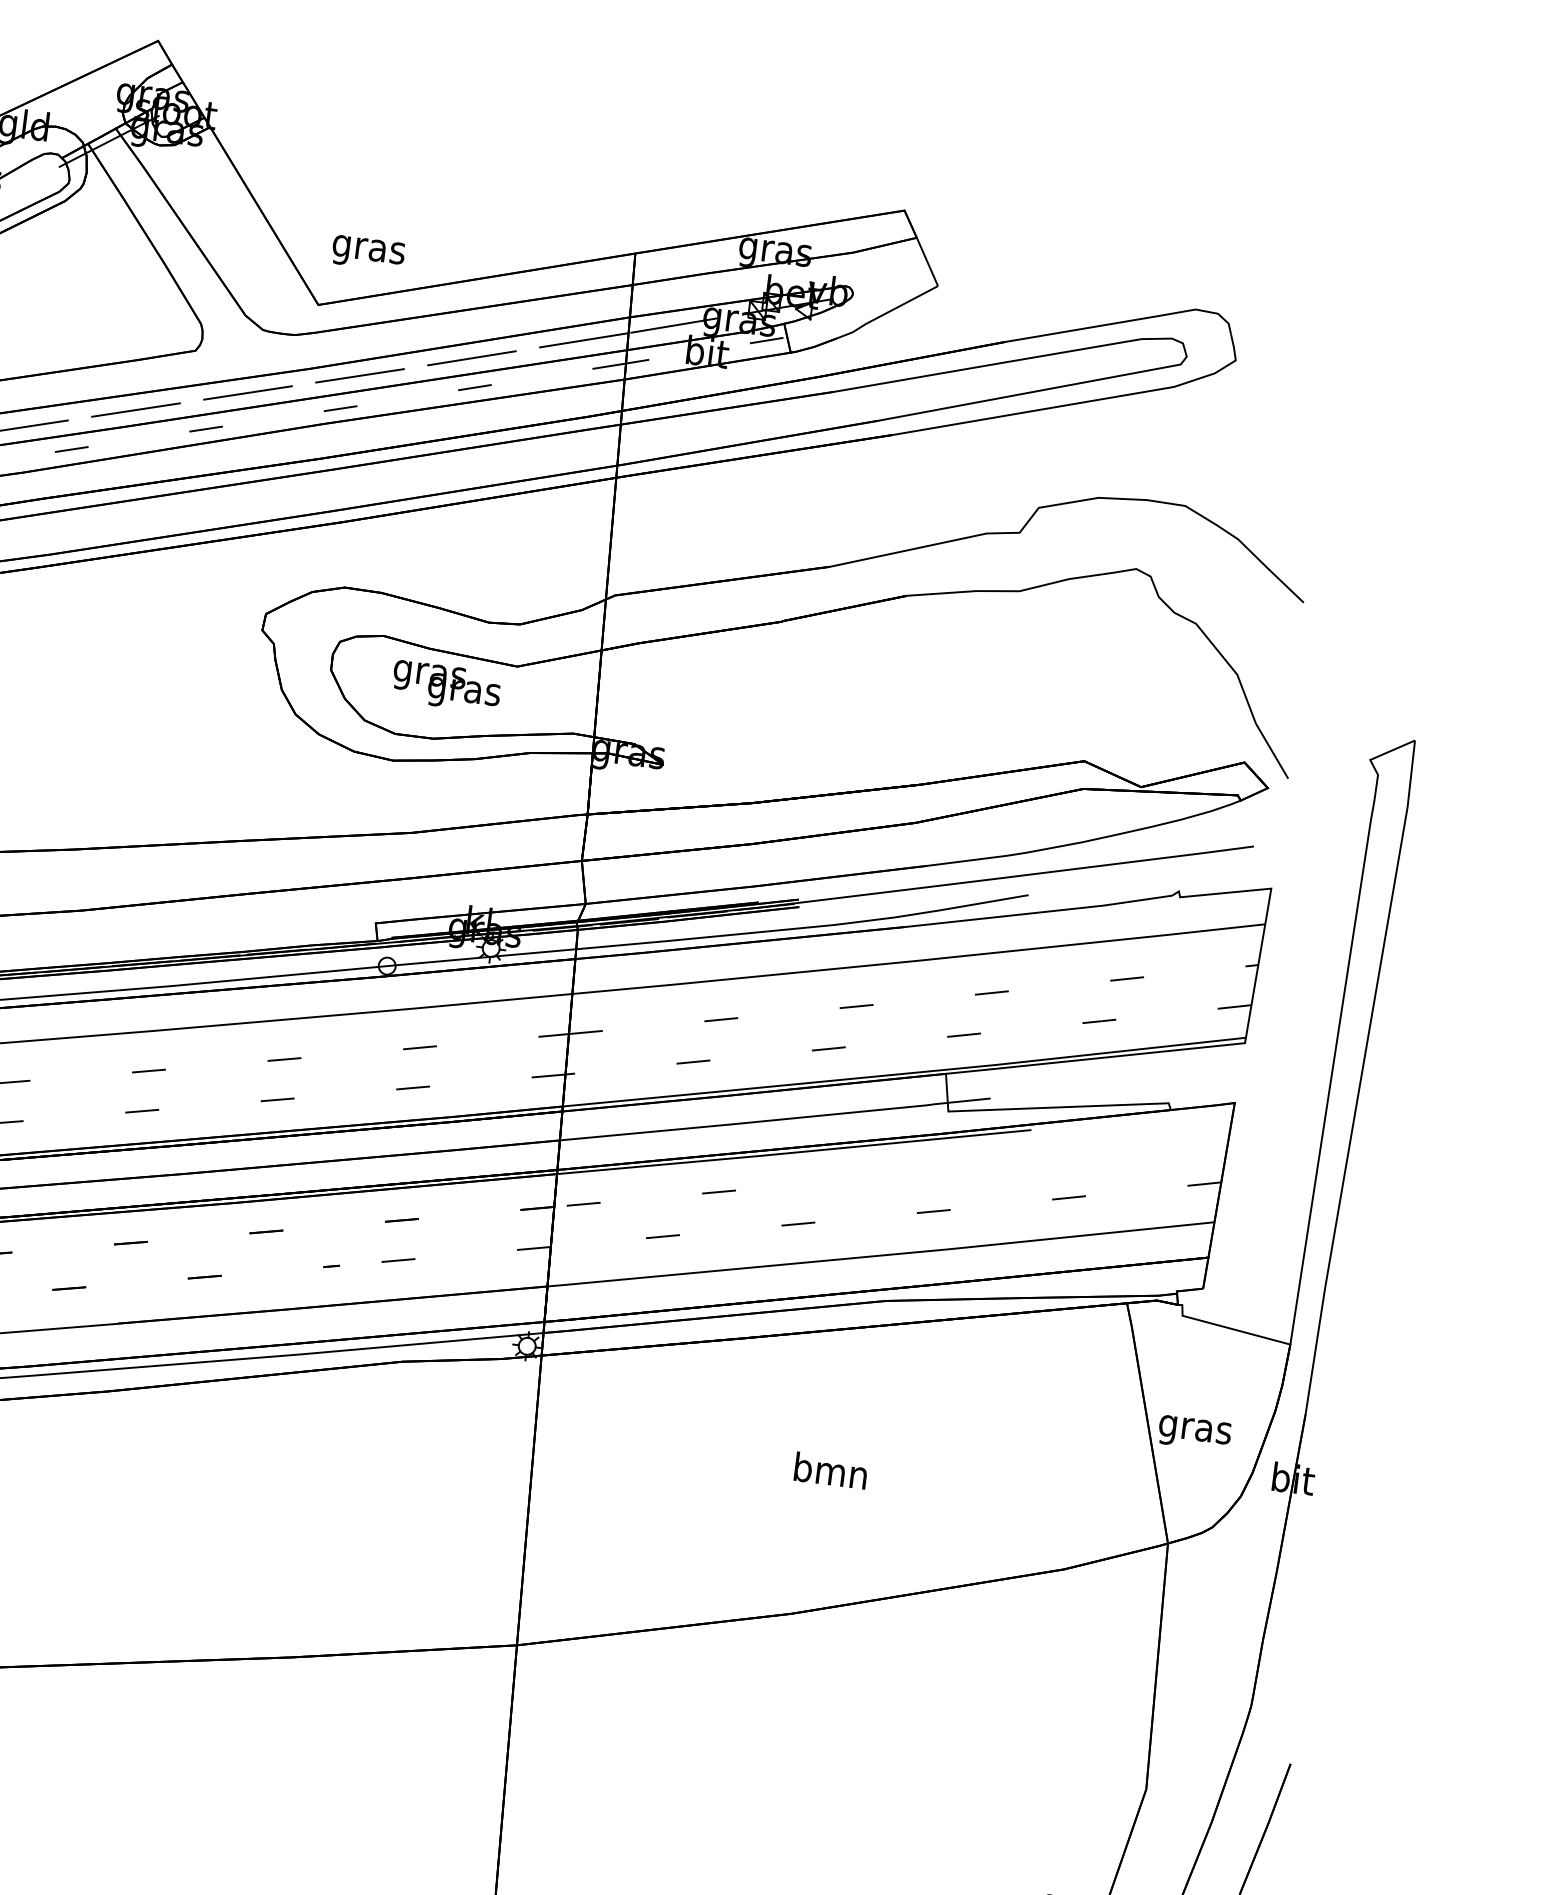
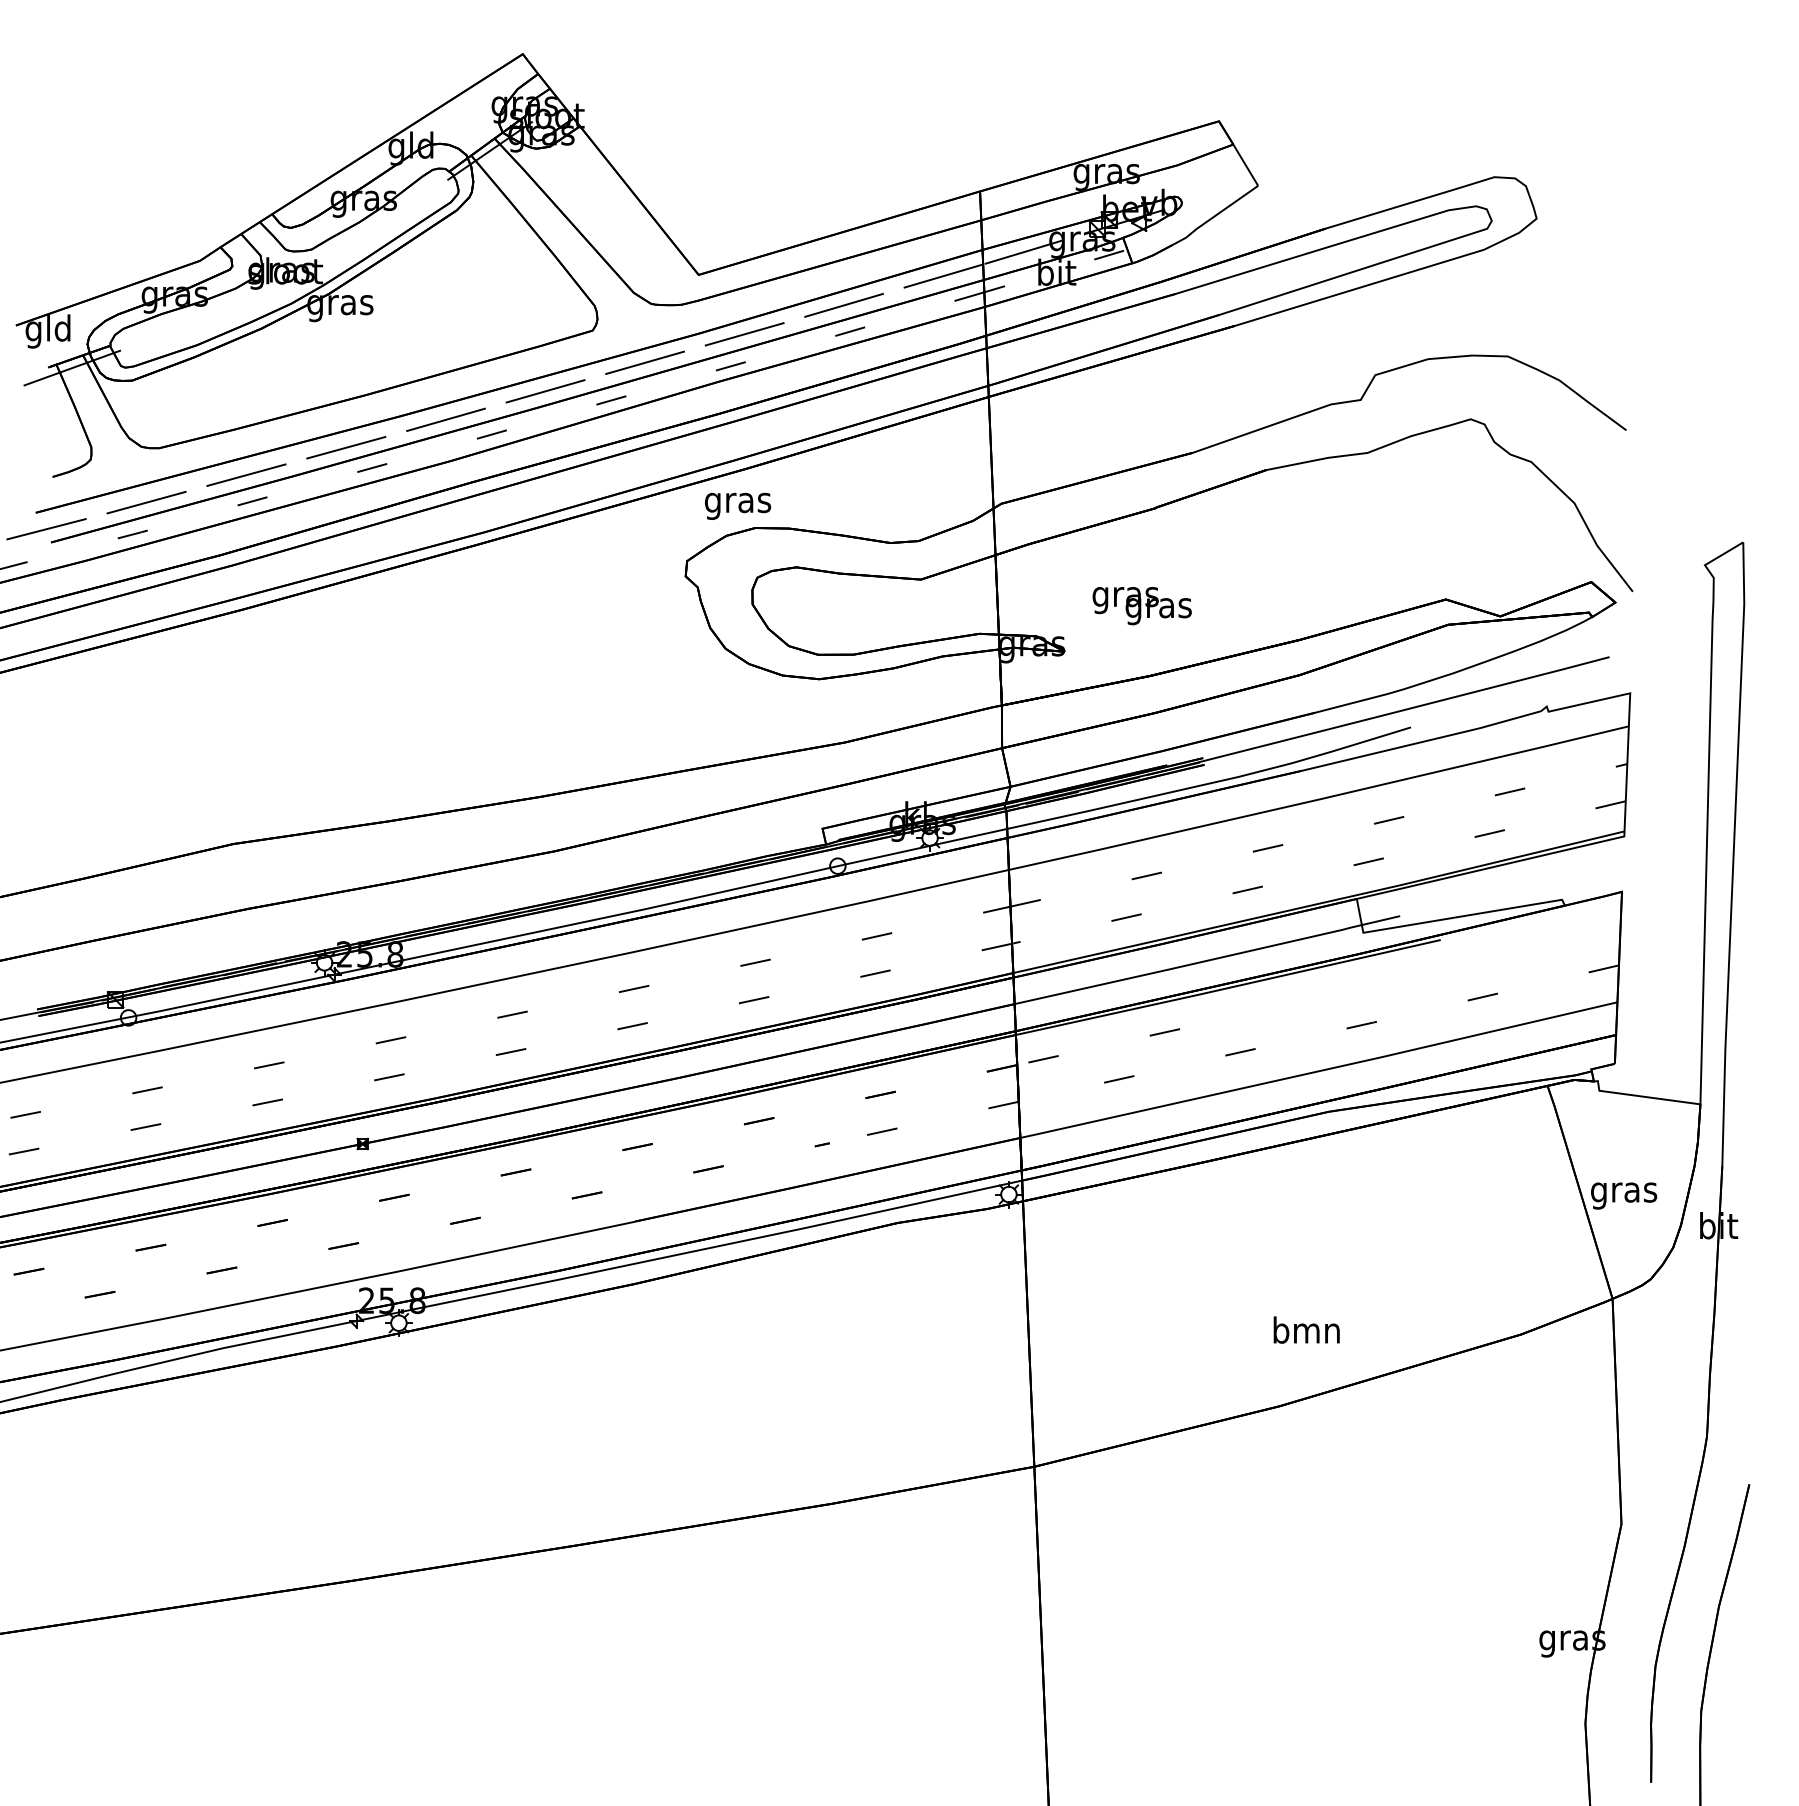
text: (369, 252) -> (738, 505), moved
text: (445, 687) -> (1141, 606), moved
text: (830, 1470) -> (1306, 1329), moved

